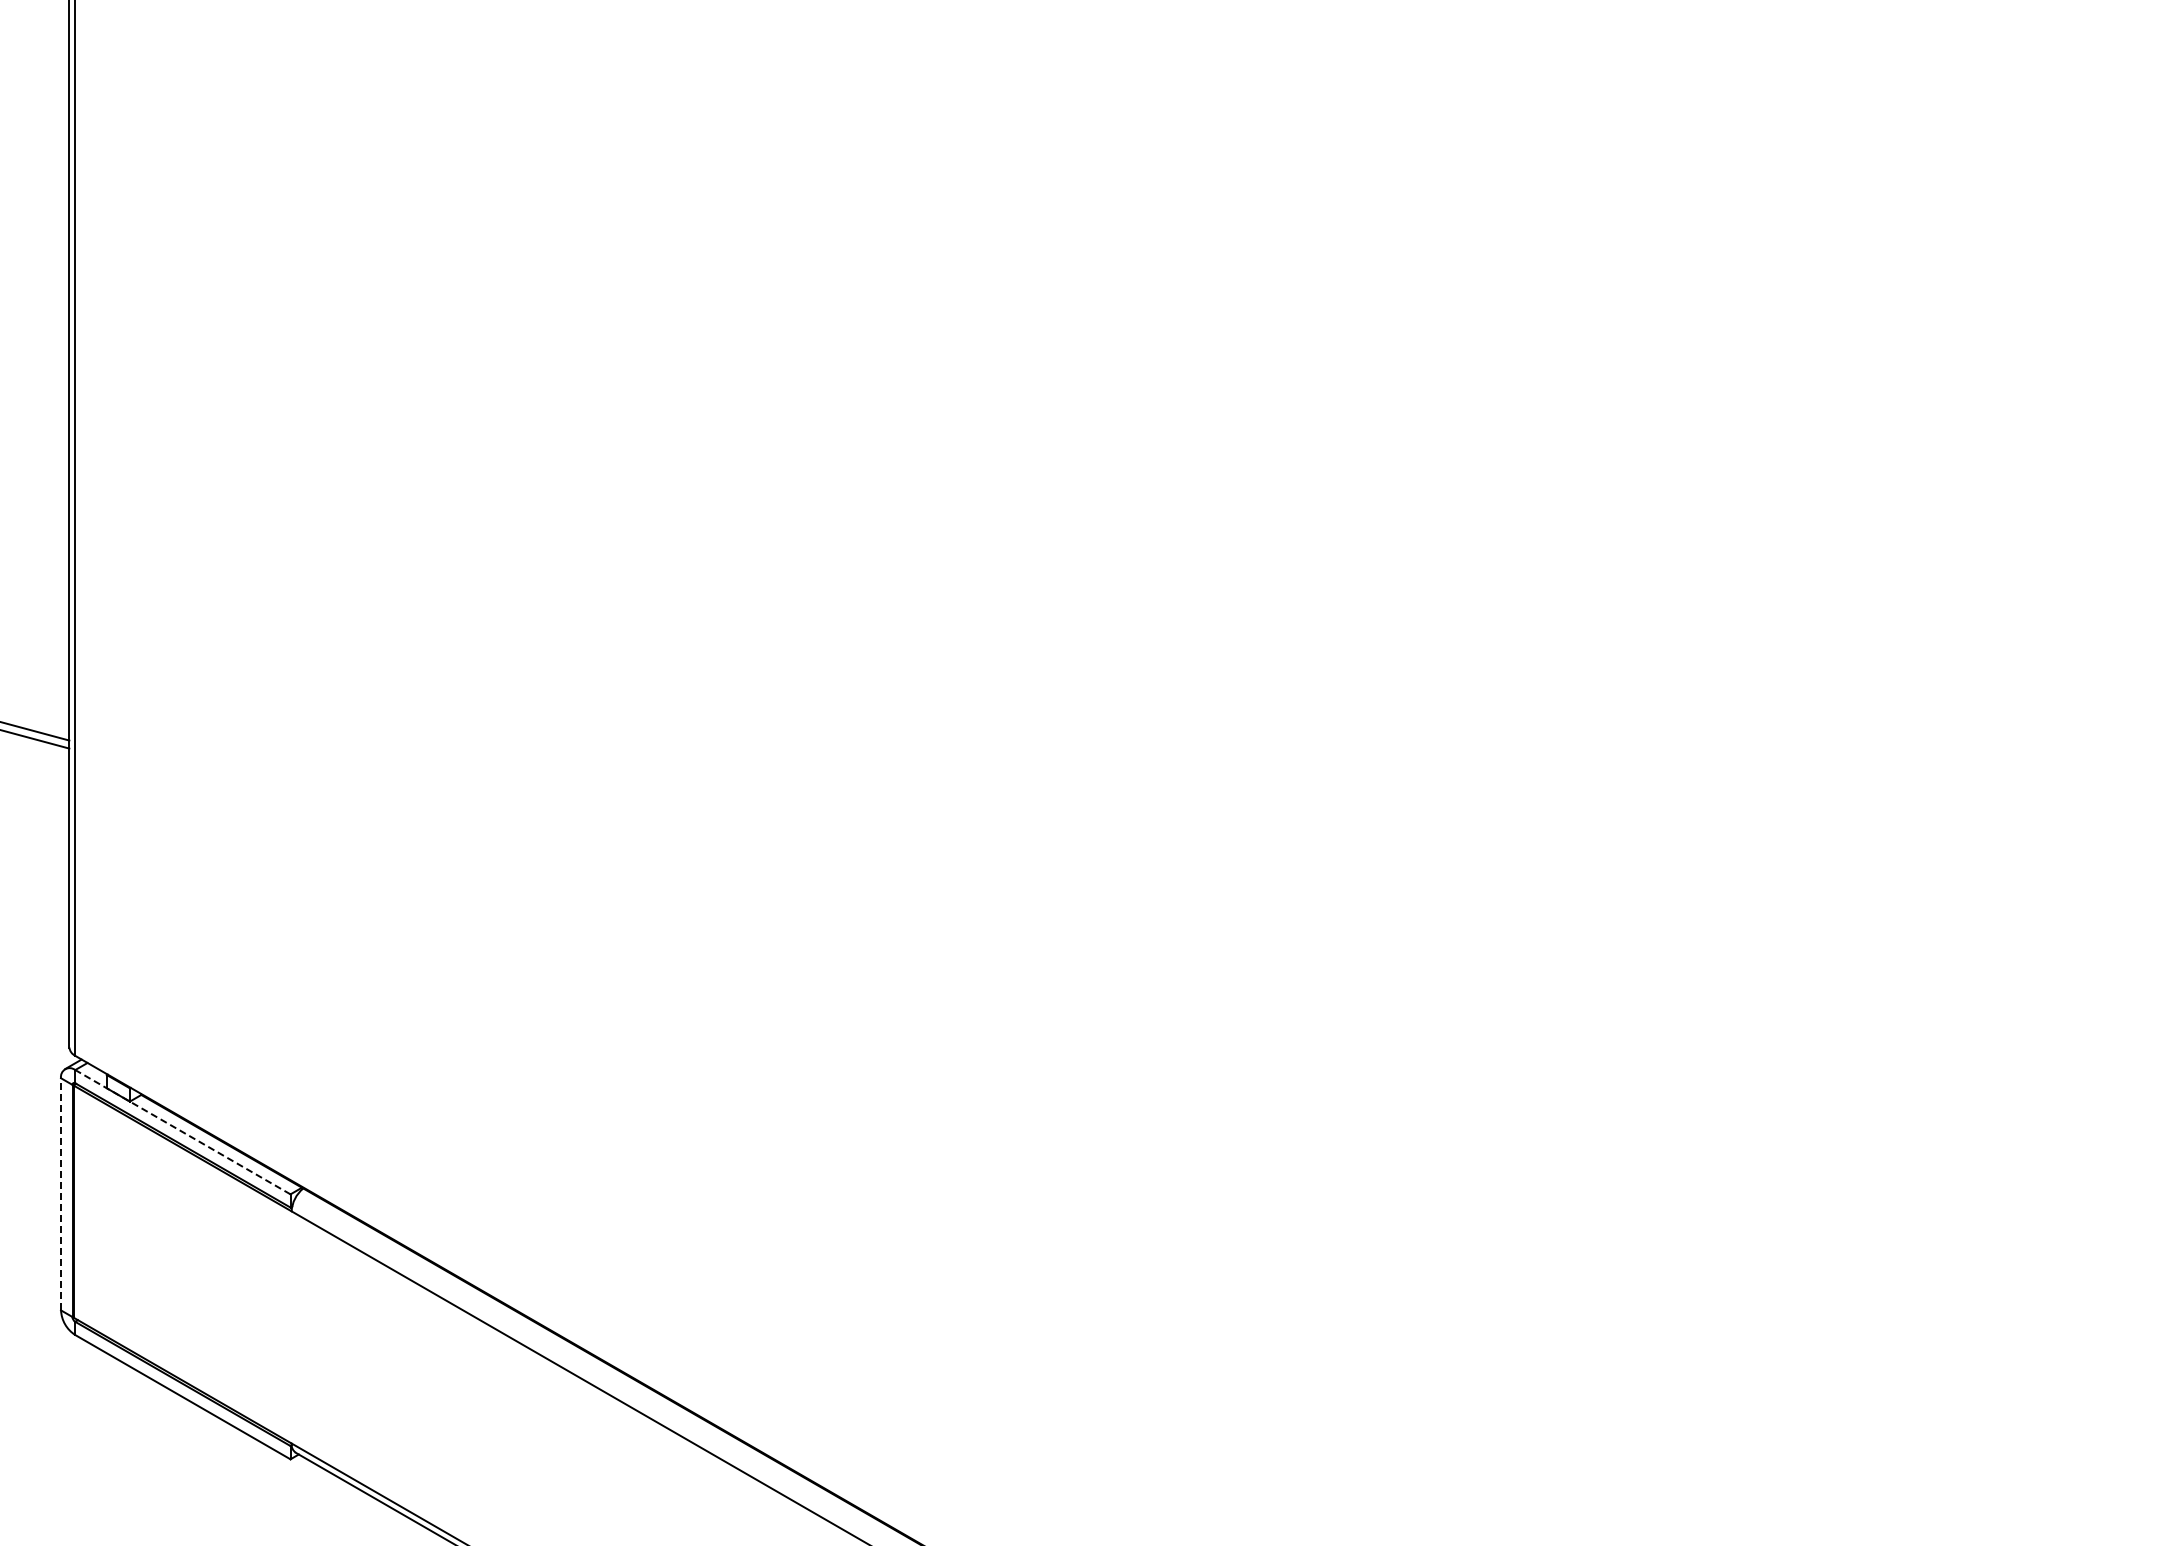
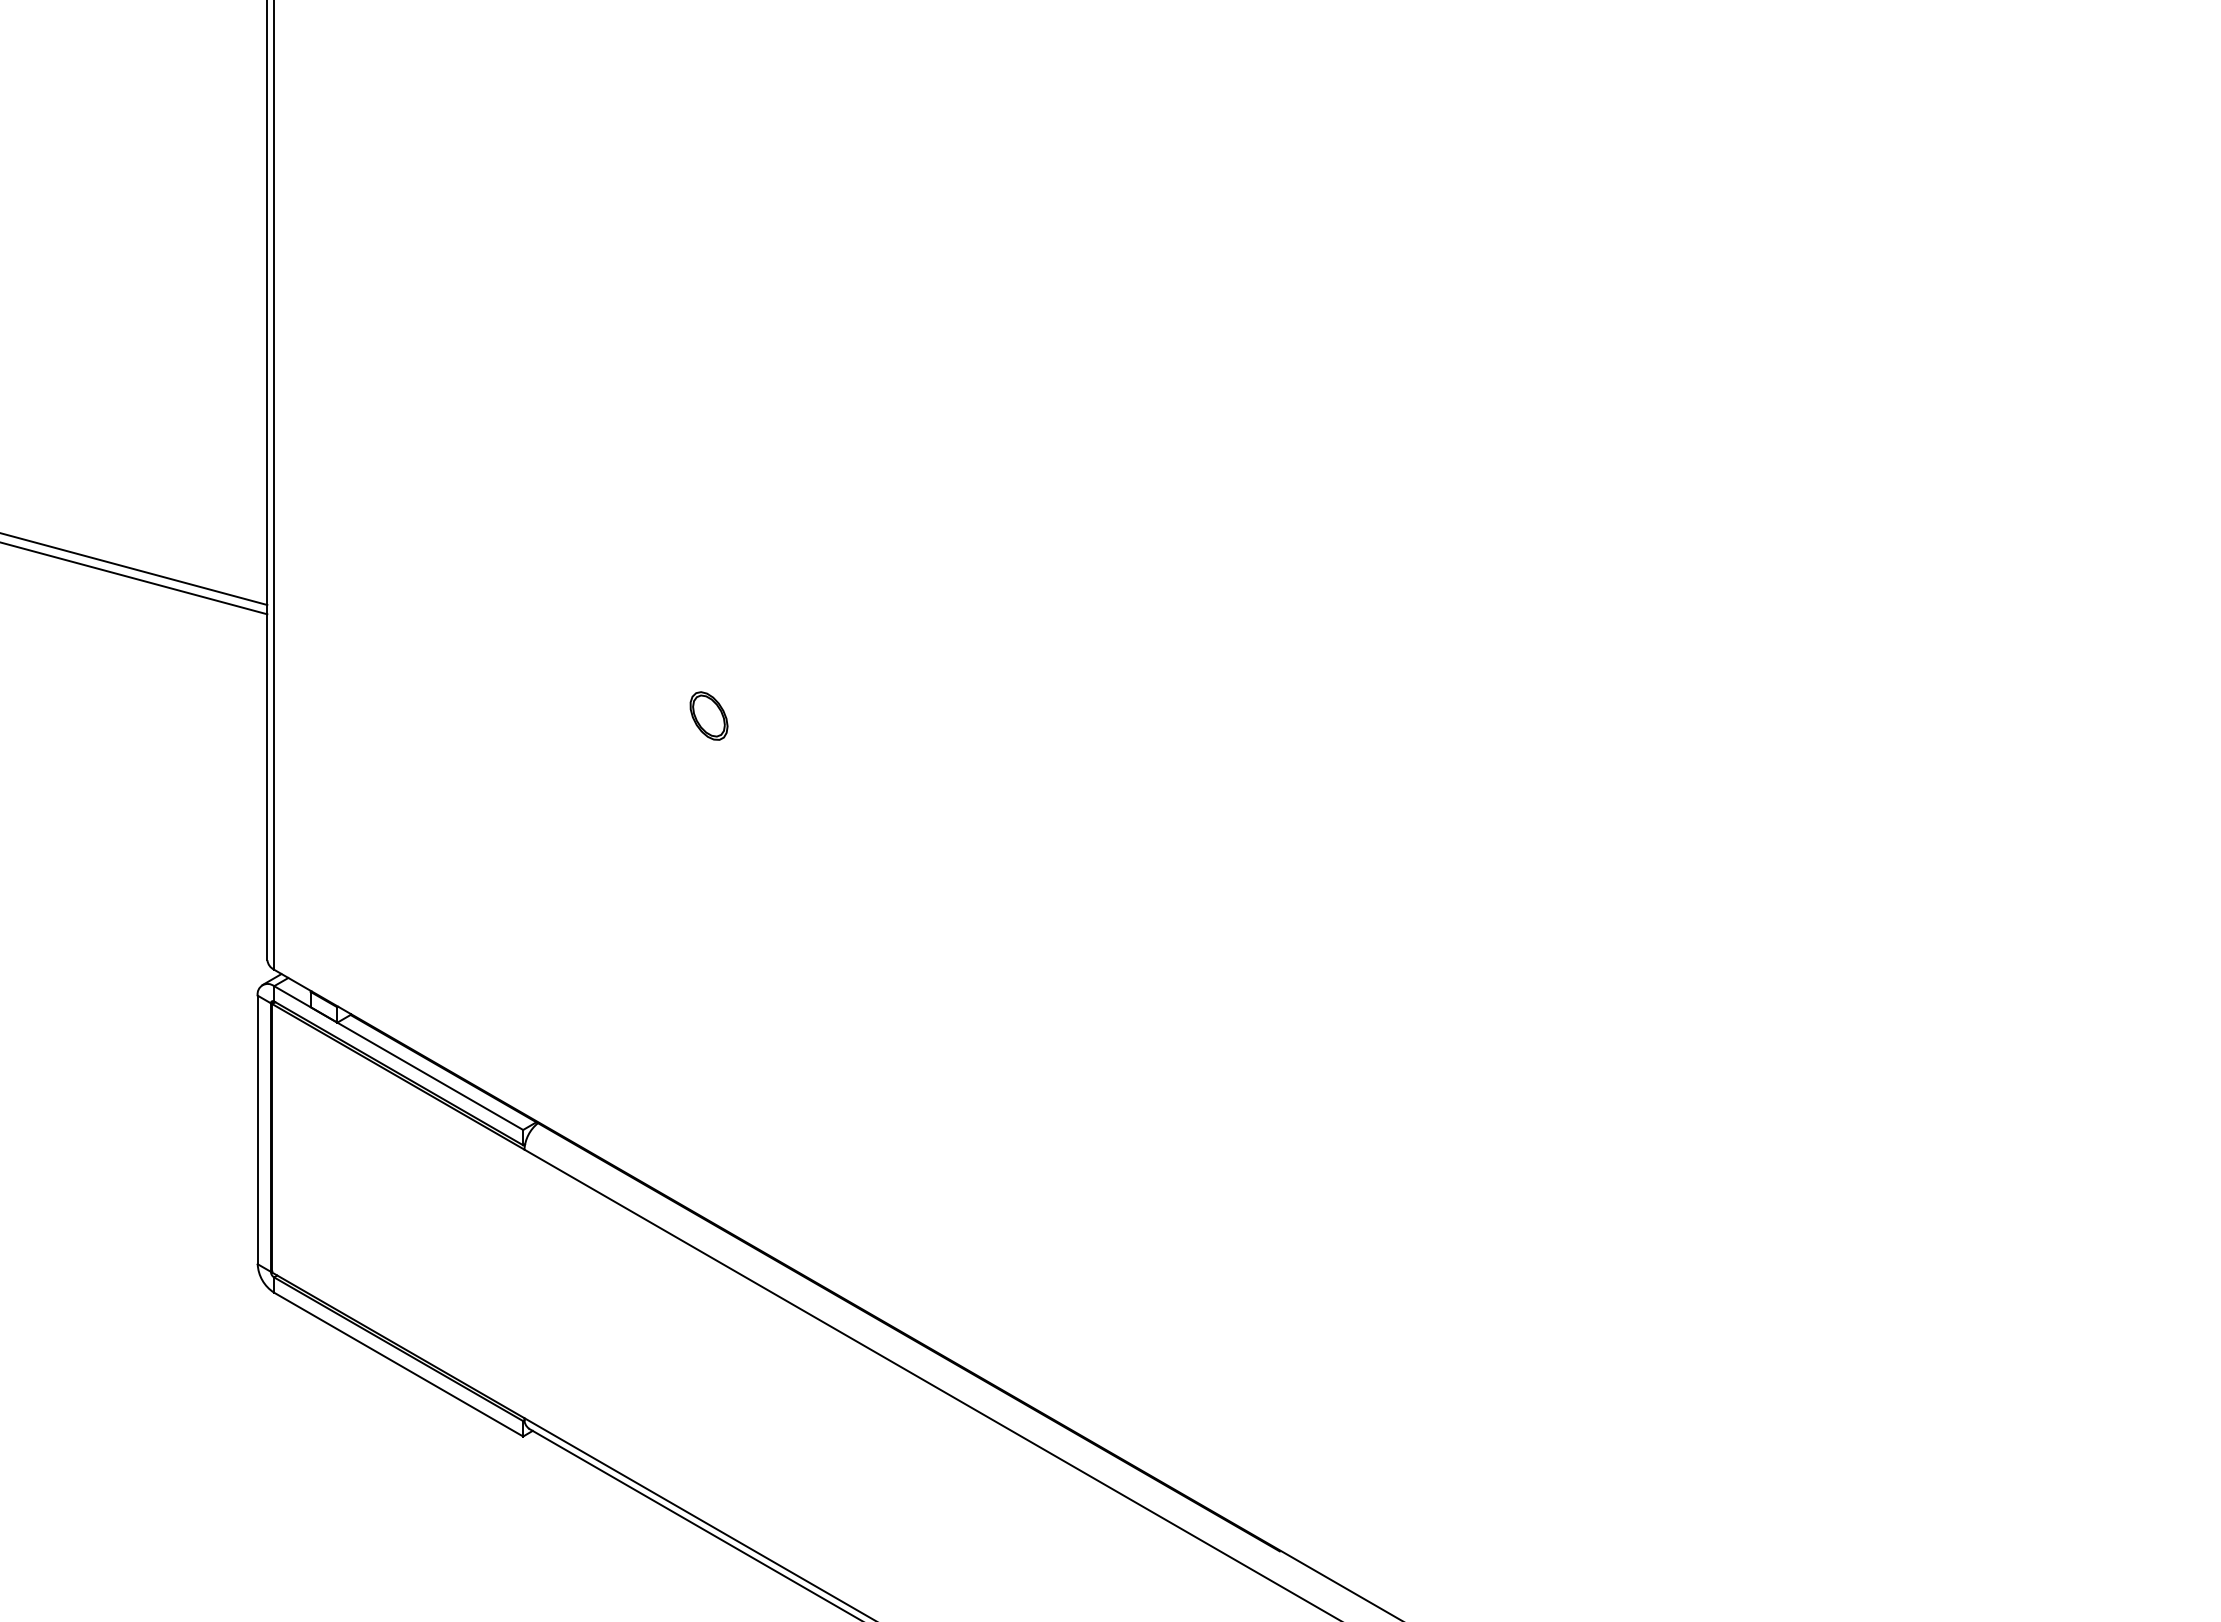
part: (451, 836) -> (709, 716), added
line: (182, 1131) -> (398, 1057), dashed -> solid
line: (61, 1193) -> (258, 1128), dashed -> solid

